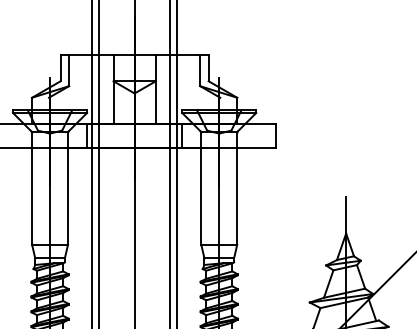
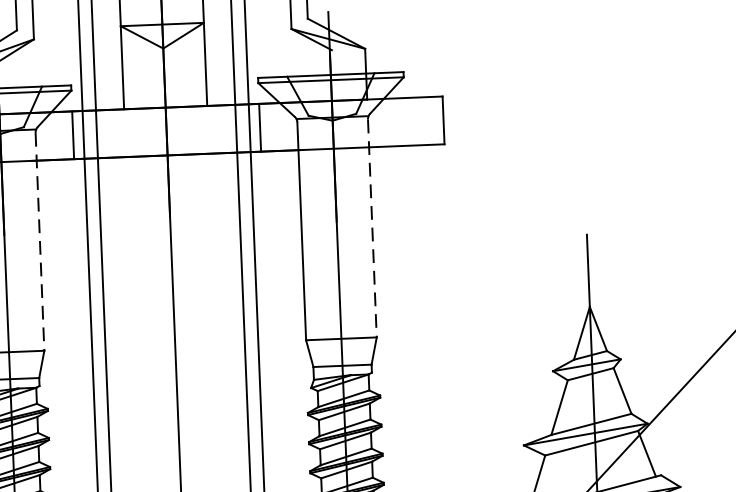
line: (68, 189) -> (40, 242), solid -> dashed
line: (237, 189) -> (372, 229), solid -> dashed

